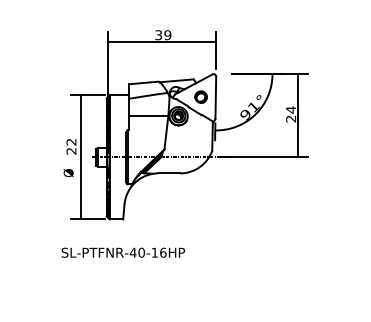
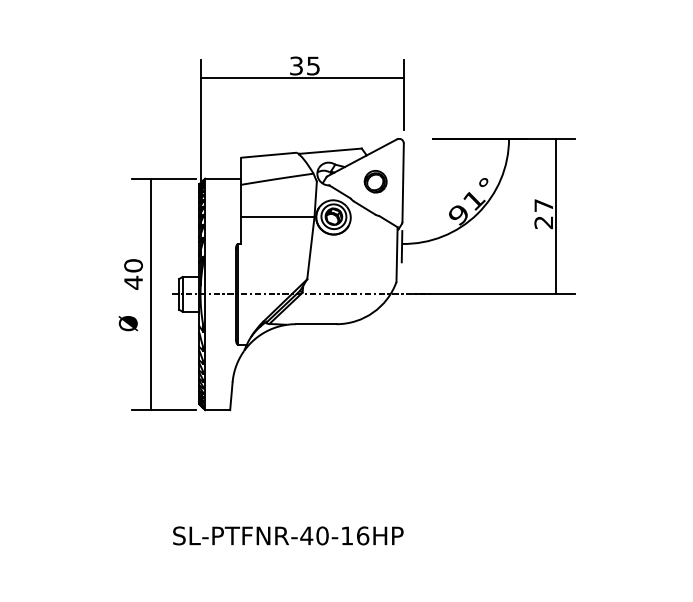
text: (167, 34) -> (312, 64), 39 -> 35
text: (290, 109) -> (542, 204), 24 -> 27
text: (71, 146) -> (133, 273), 22 -> 40
text: (122, 252) -> (286, 535), moved

